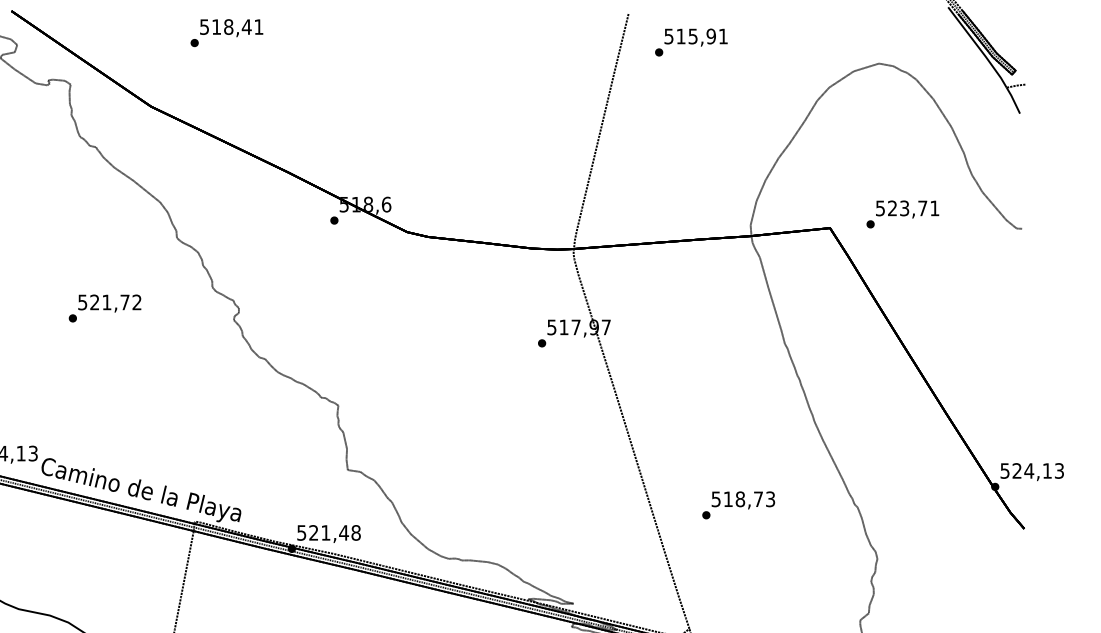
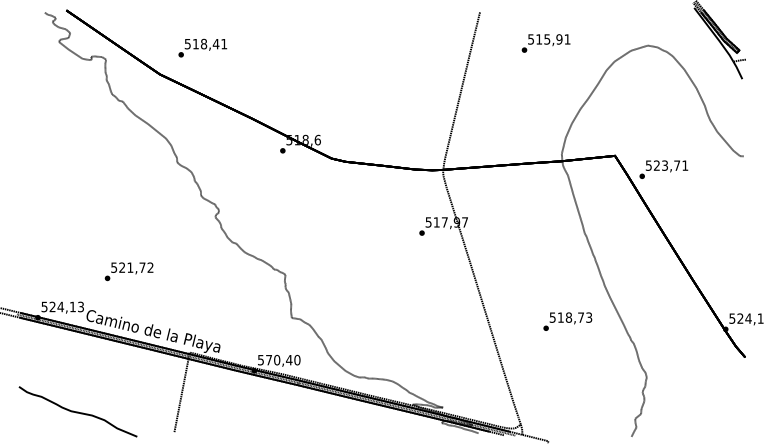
text: (226, 32) -> (202, 47), moved
text: (690, 42) -> (545, 43), moved
text: (902, 214) -> (663, 169), moved
text: (104, 308) -> (128, 271), moved
text: (738, 505) -> (567, 321), moved
text: (335, 531) -> (283, 359), 521,48 -> 570,40

